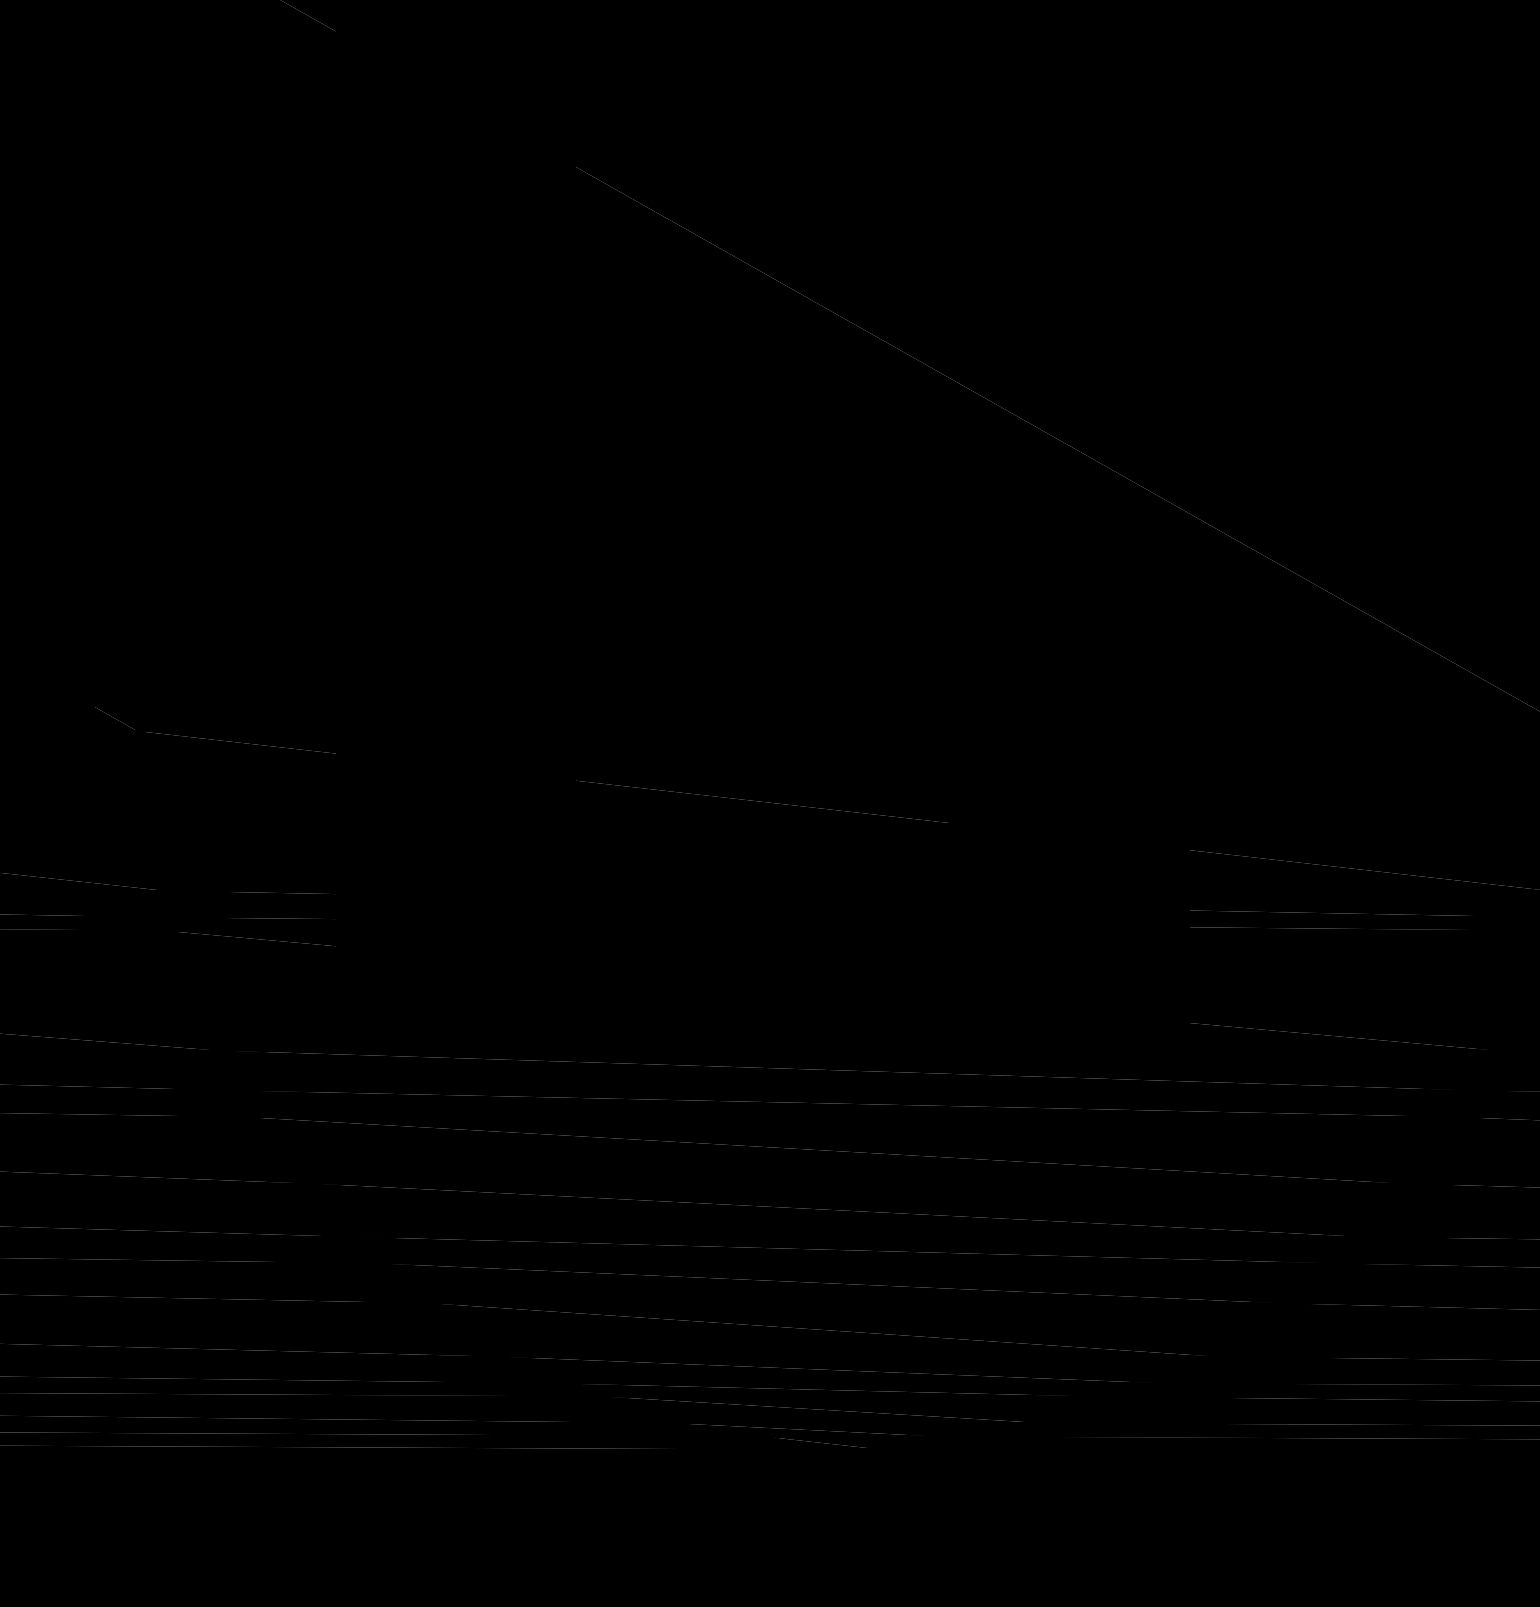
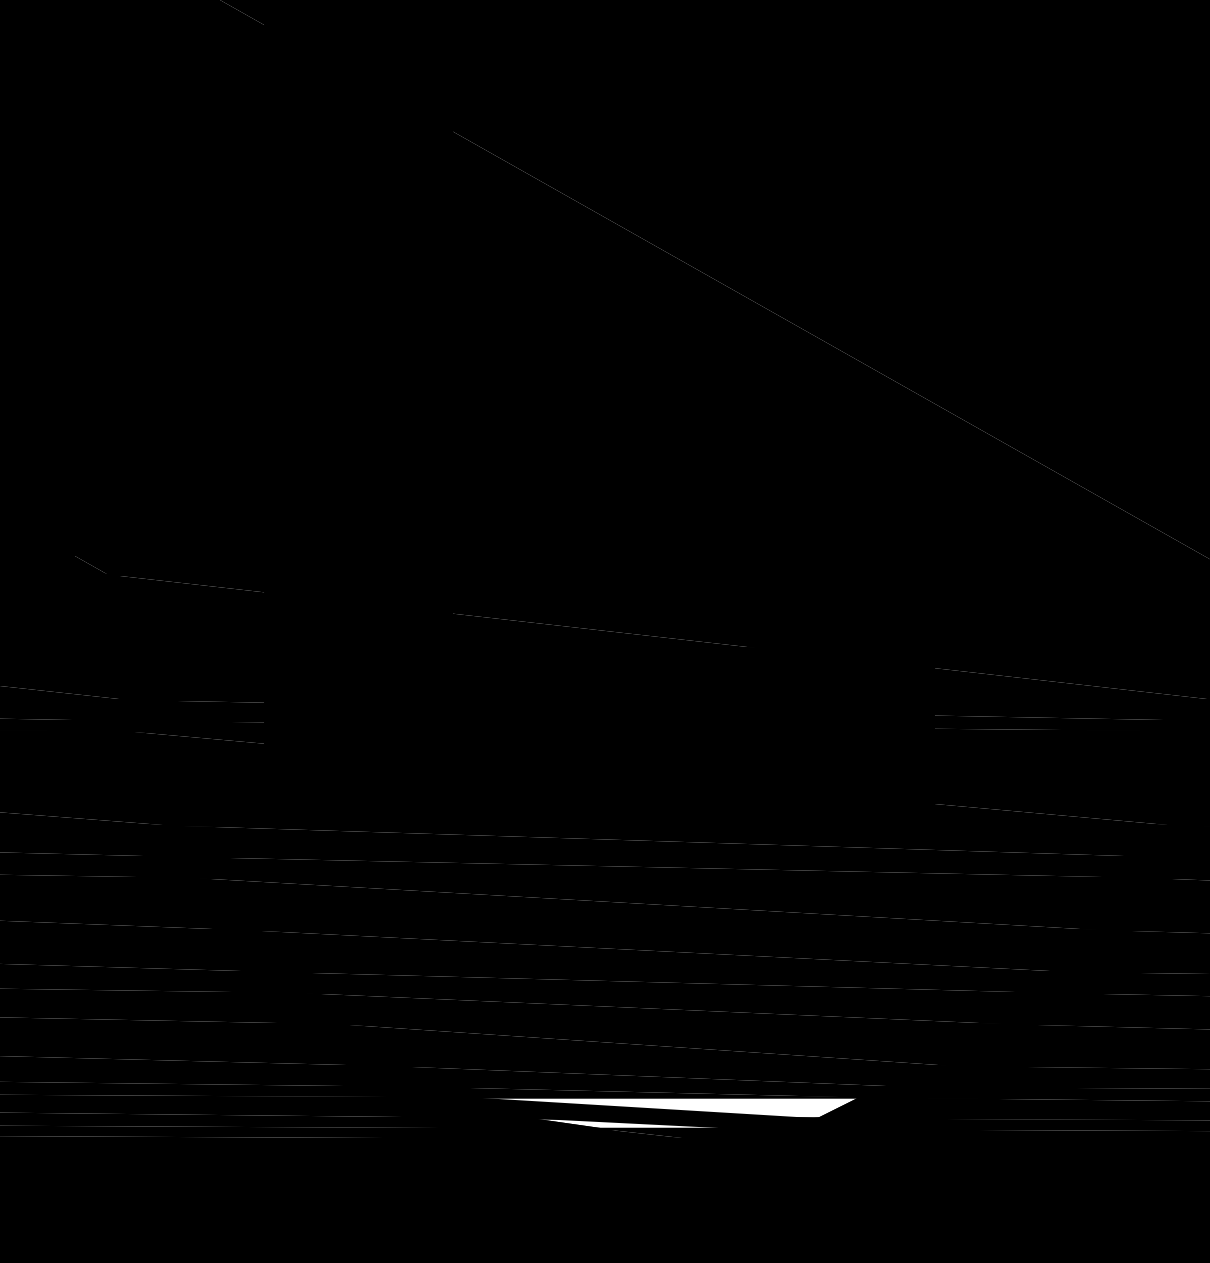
fill: (848, 1409) -> (666, 1107), removed
fill: (802, 1429) -> (630, 1123), removed

